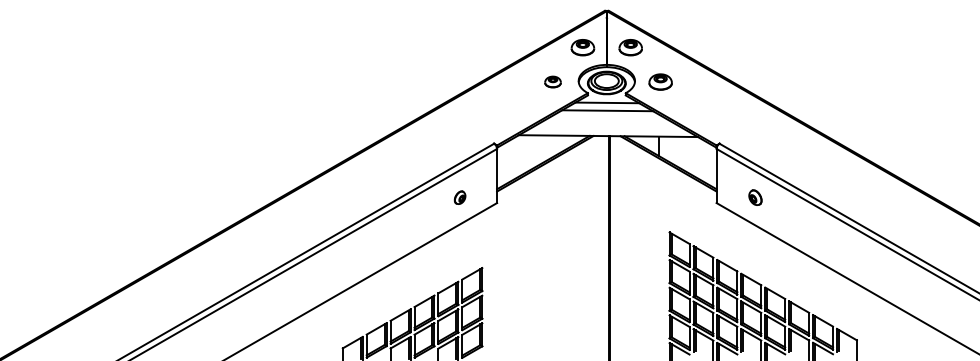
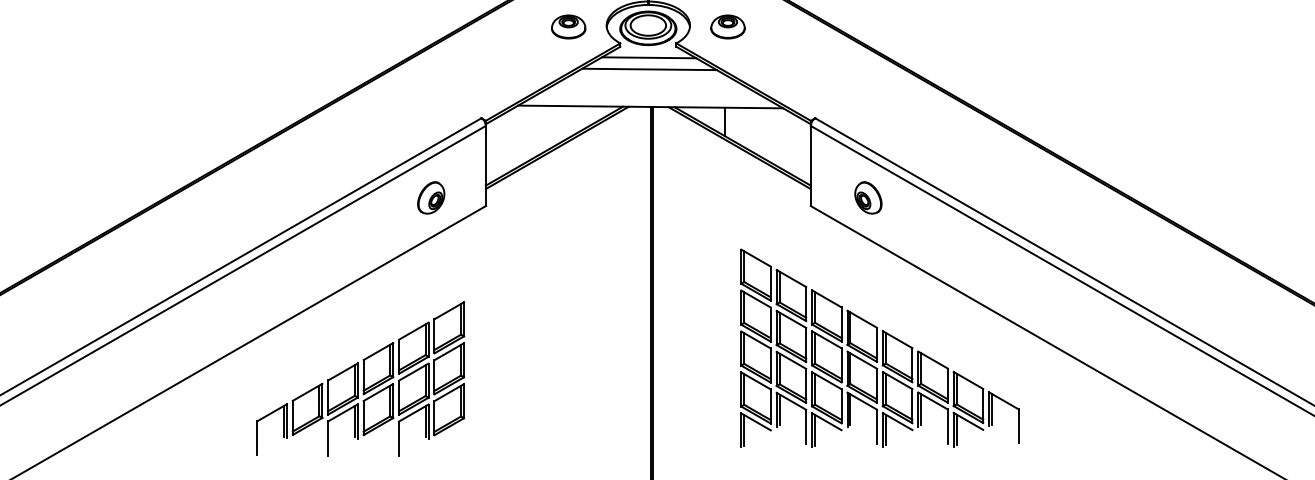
part: (552, 81) -> (567, 26), size x1.43
part: (459, 197) -> (430, 197), size x1.67
part: (755, 197) -> (868, 197), size x1.43

